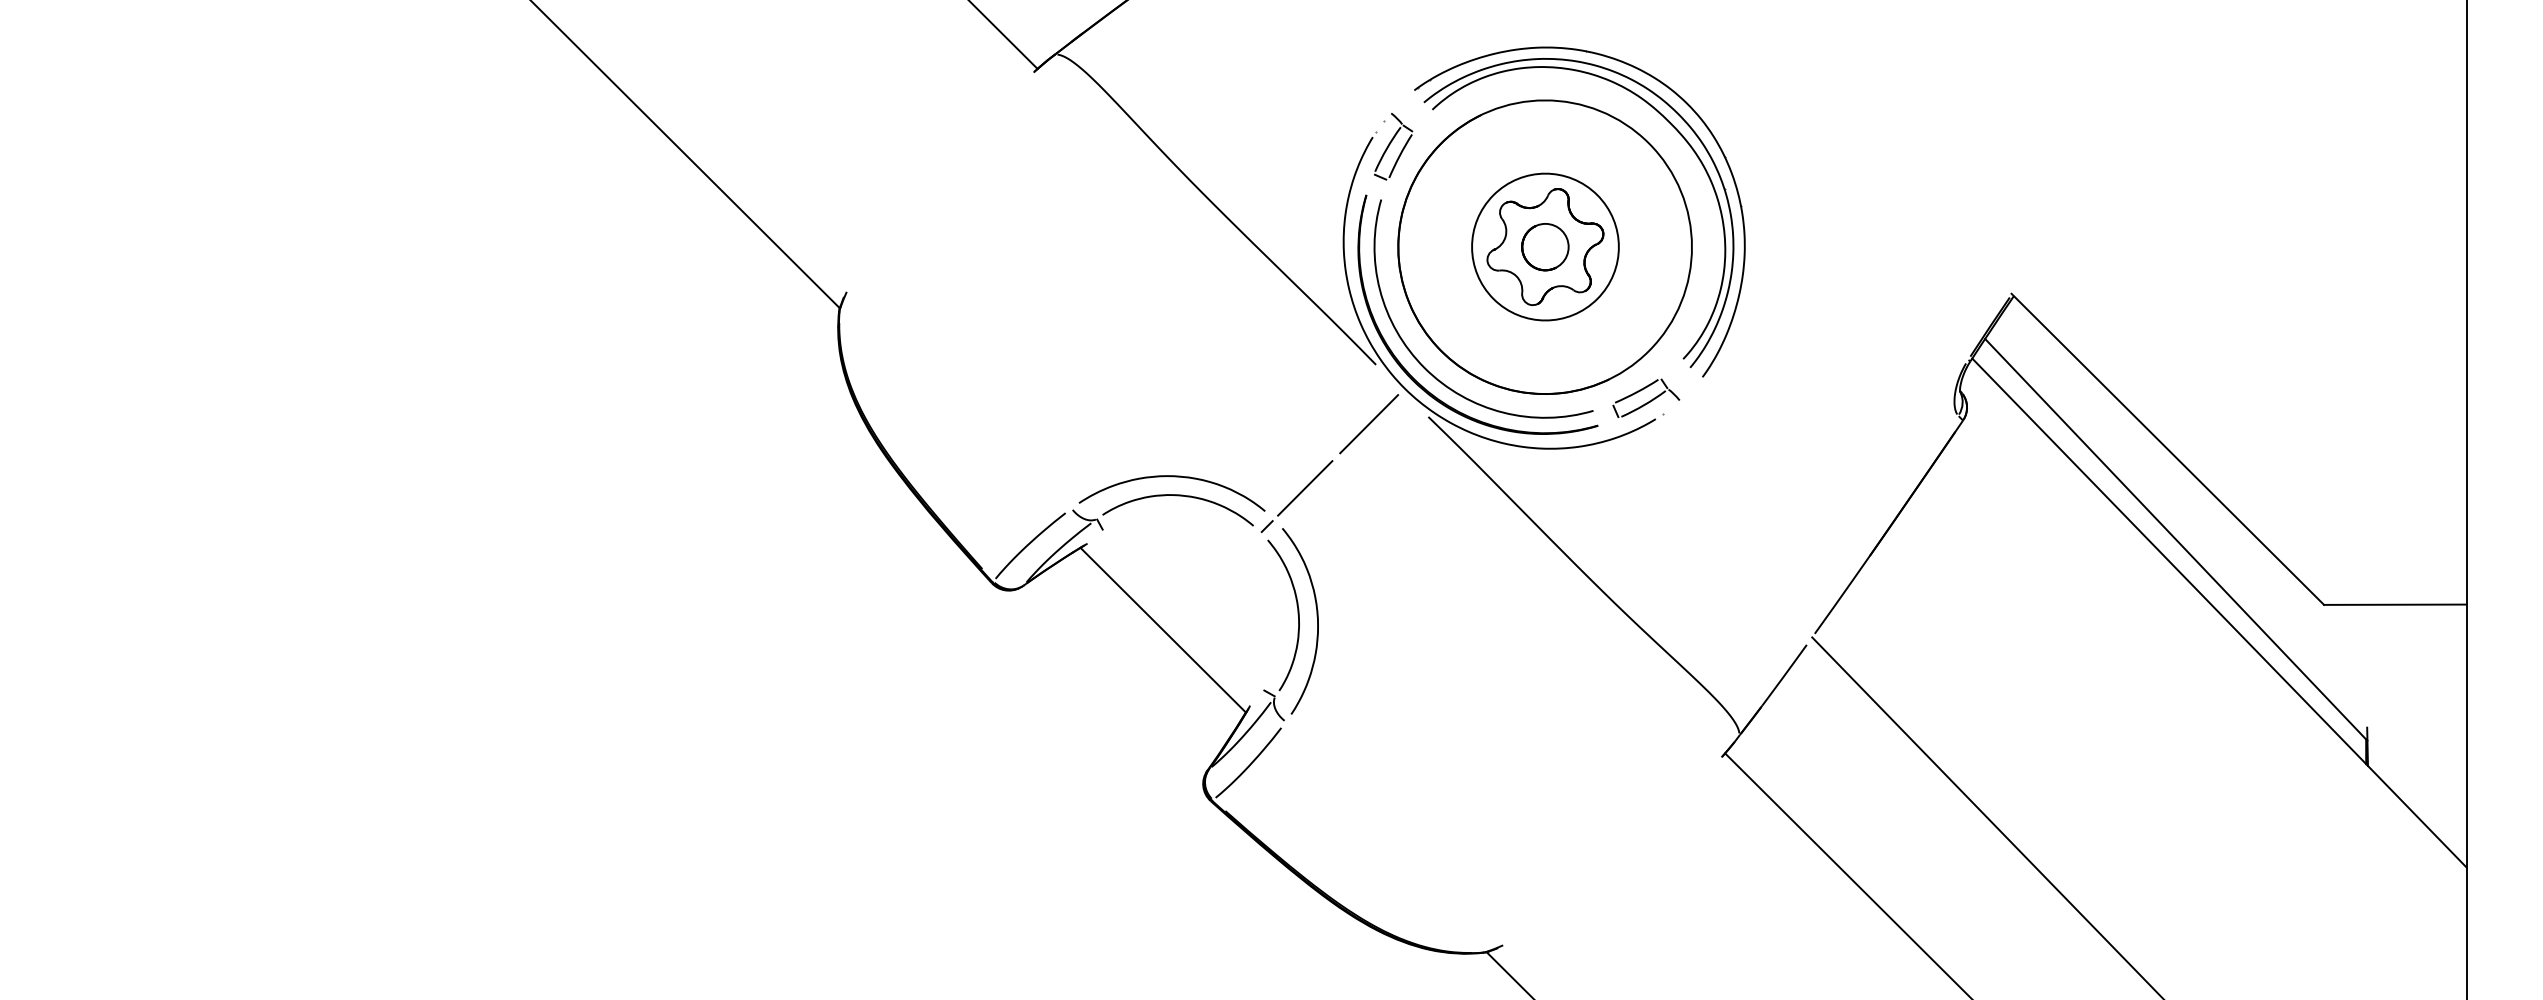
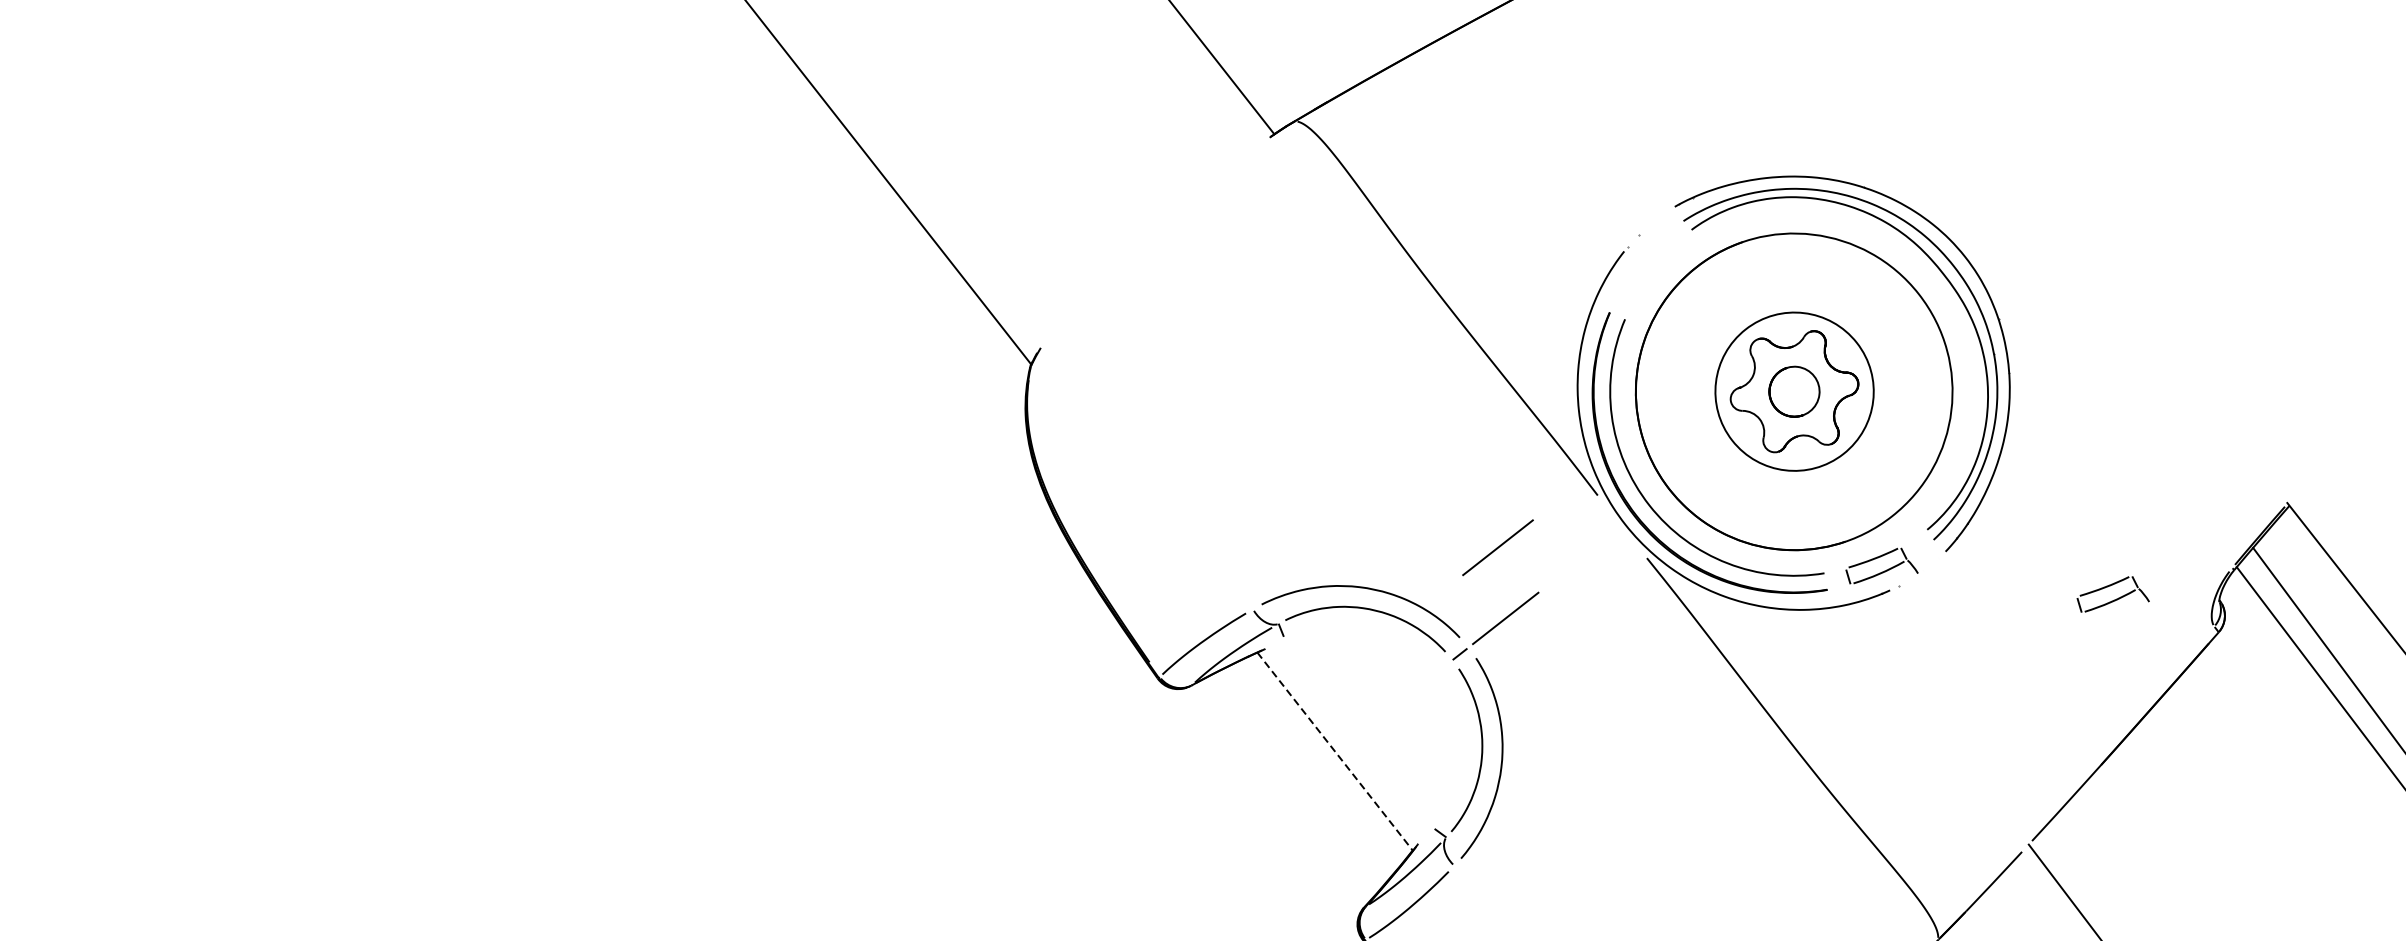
part: (1393, 146) -> (1645, 264), removed
part: (1862, 397) -> (2114, 594), added
line: (1369, 424) -> (1498, 548), moved
line: (1163, 630) -> (1335, 751), solid -> dashed

